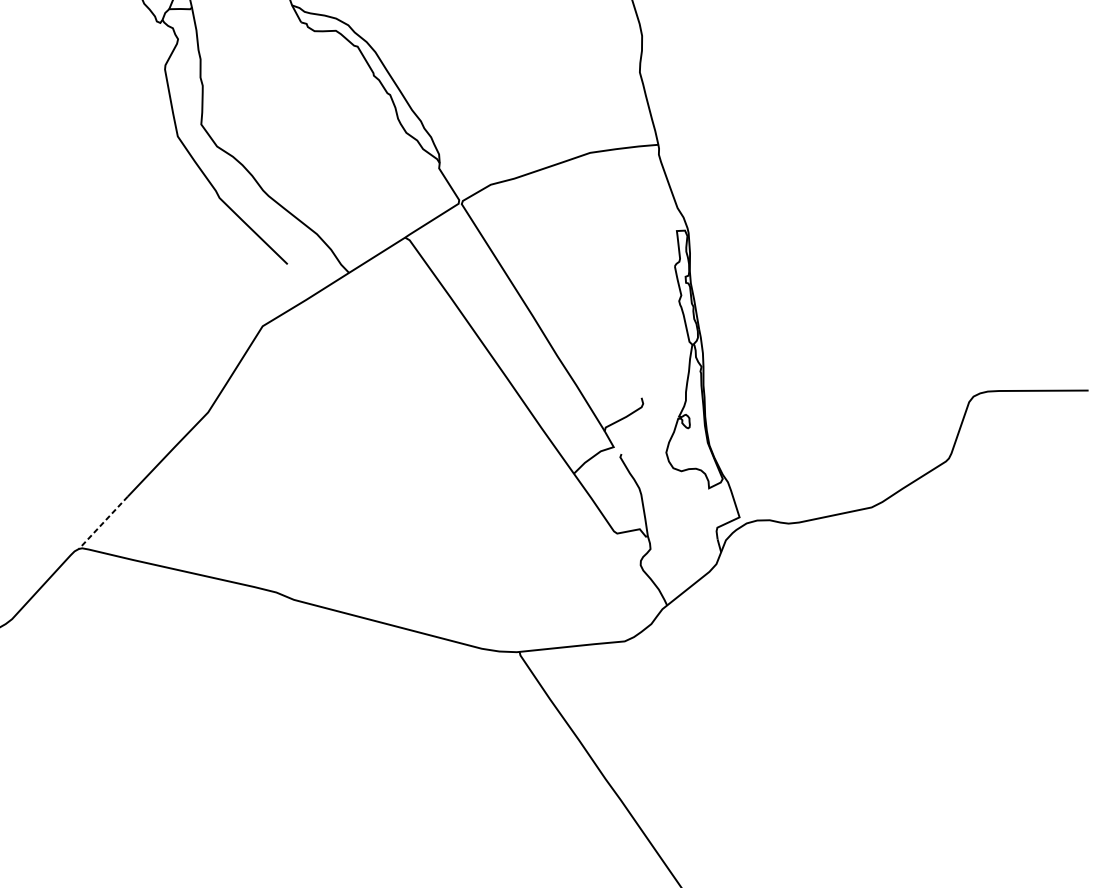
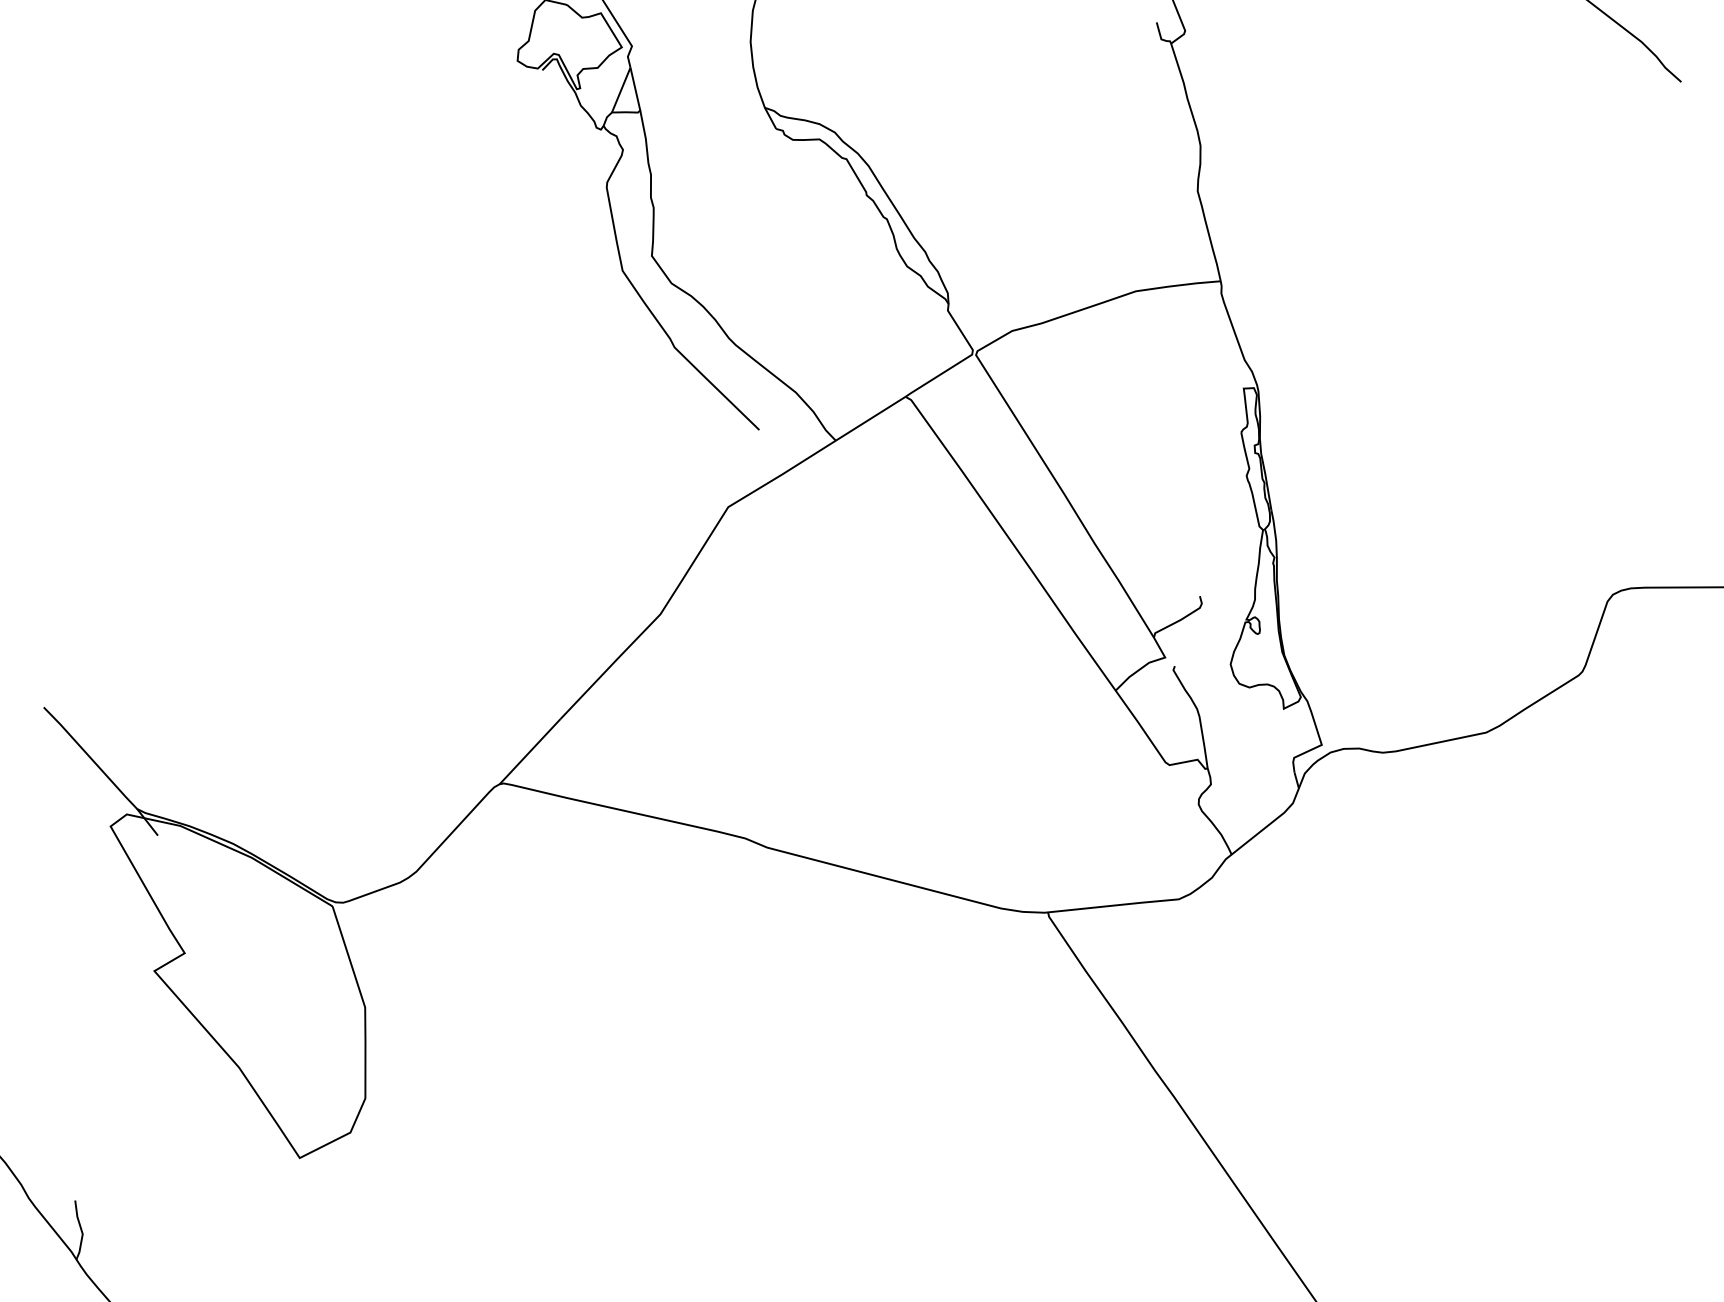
line: (103, 522) -> (530, 751), dashed -> solid

